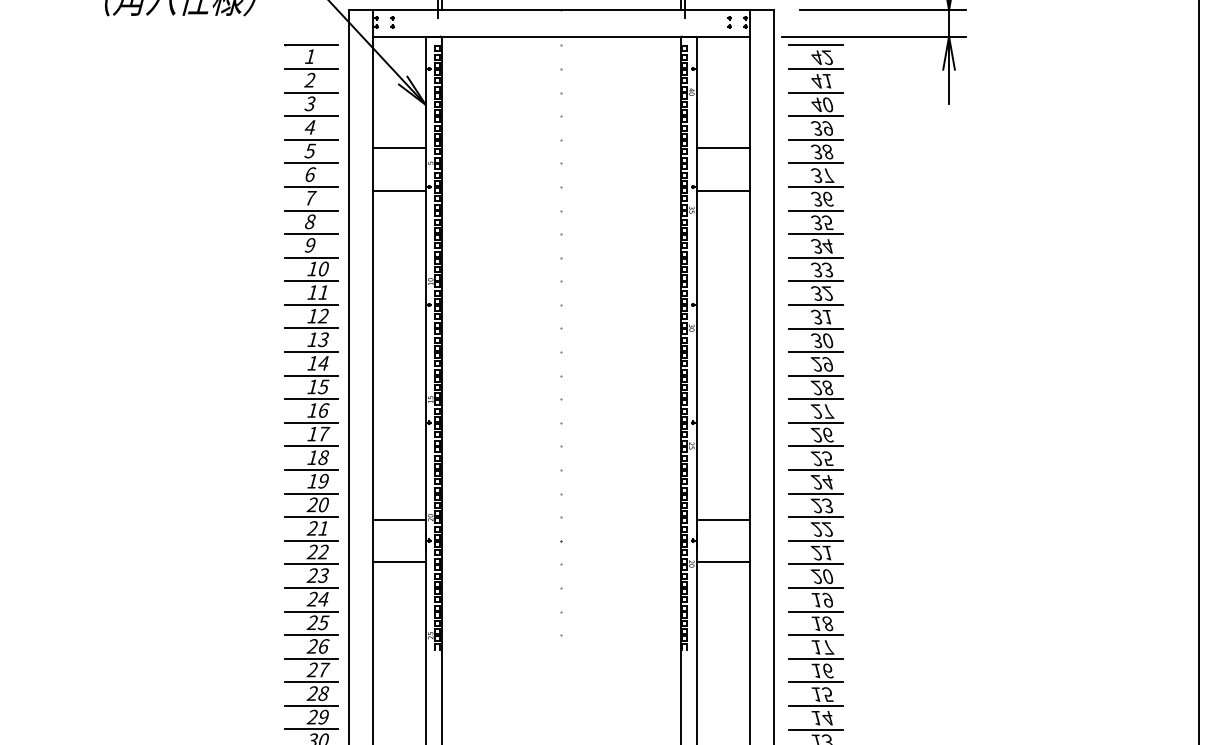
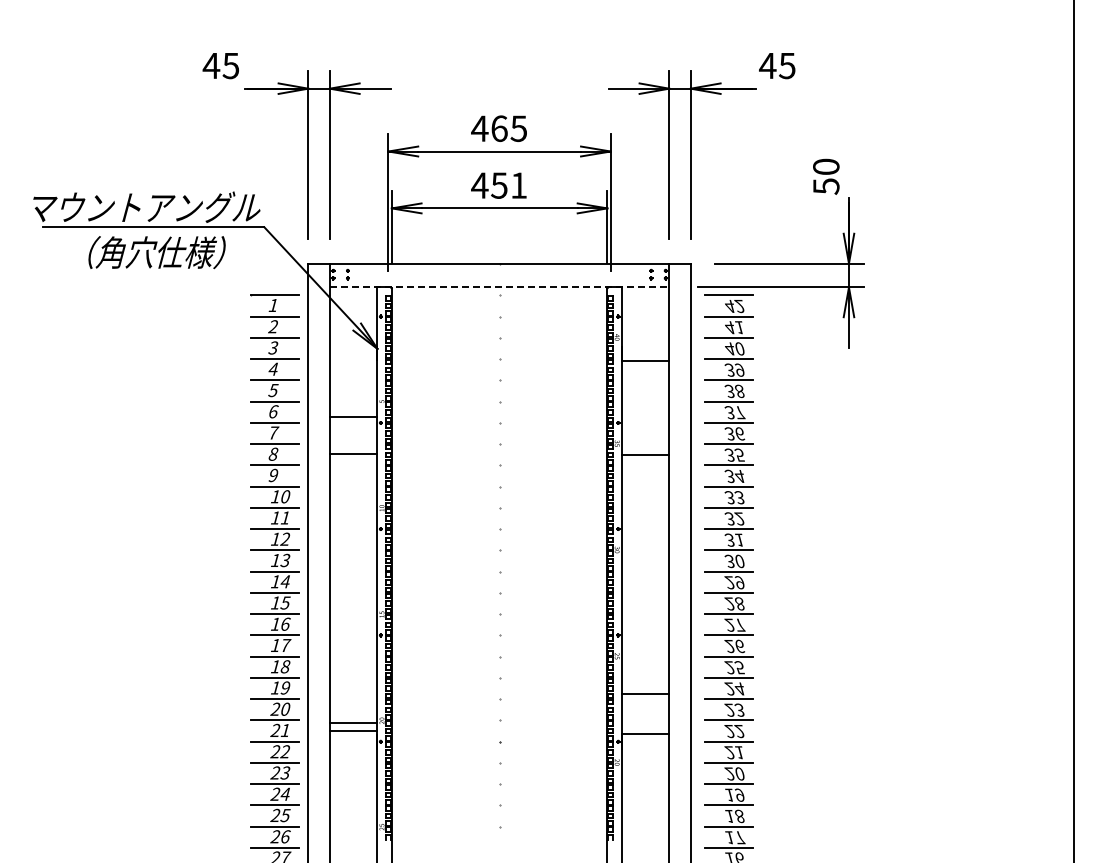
line: (561, 36) -> (499, 287), solid -> dashed
line: (399, 147) -> (353, 416), moved
line: (723, 147) -> (645, 360), moved
line: (399, 190) -> (353, 454), moved
line: (723, 190) -> (645, 455), moved
line: (723, 519) -> (645, 693), moved
line: (399, 561) -> (353, 730), moved
line: (723, 561) -> (645, 733), moved

